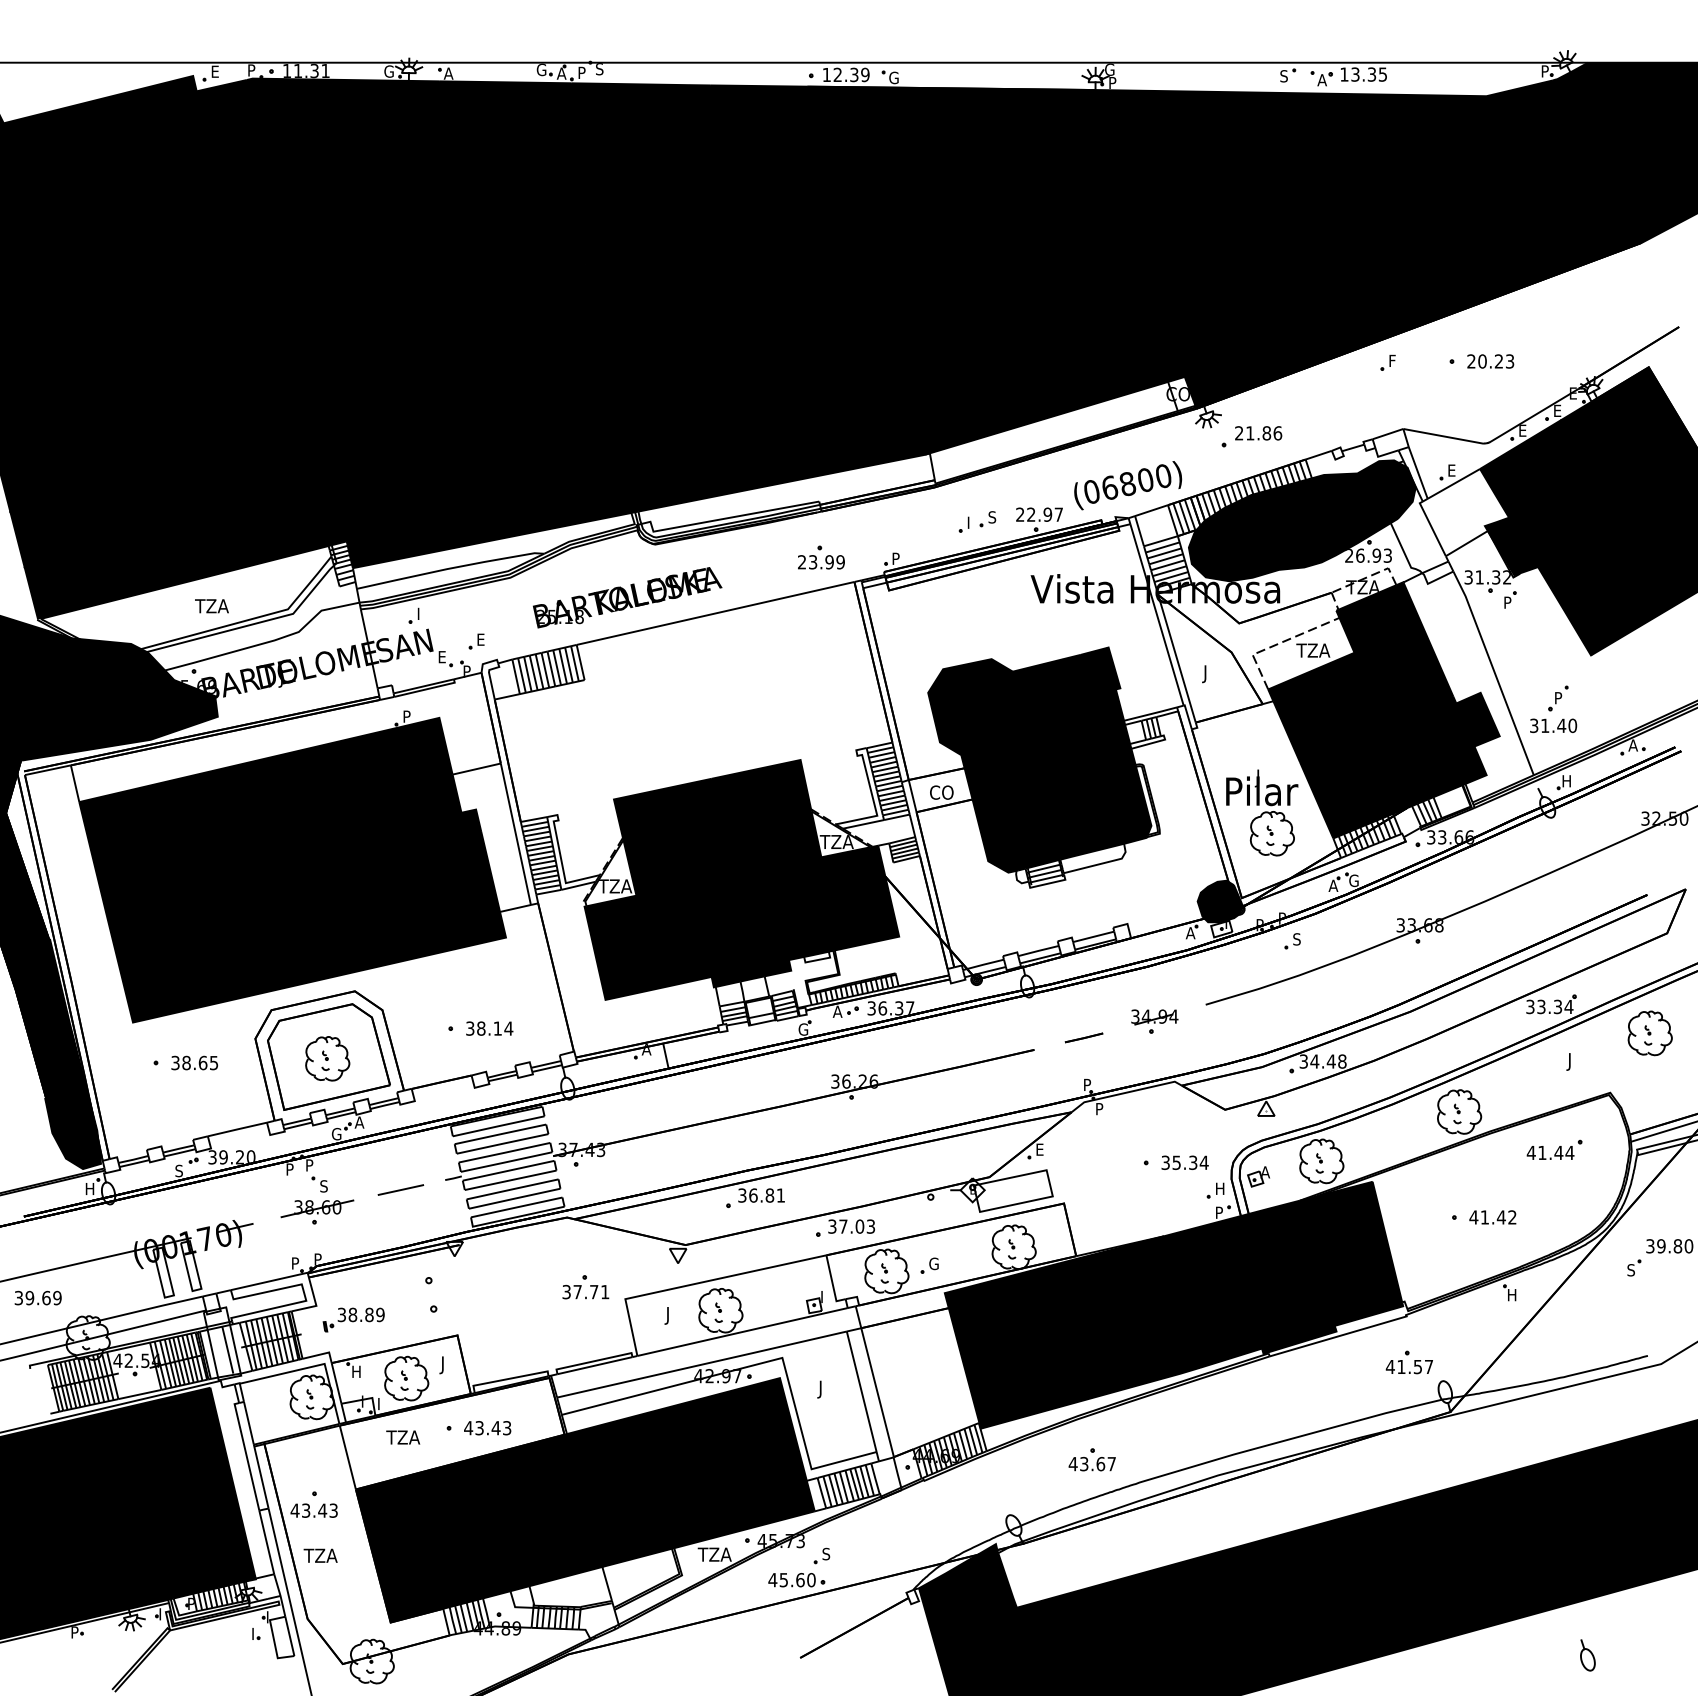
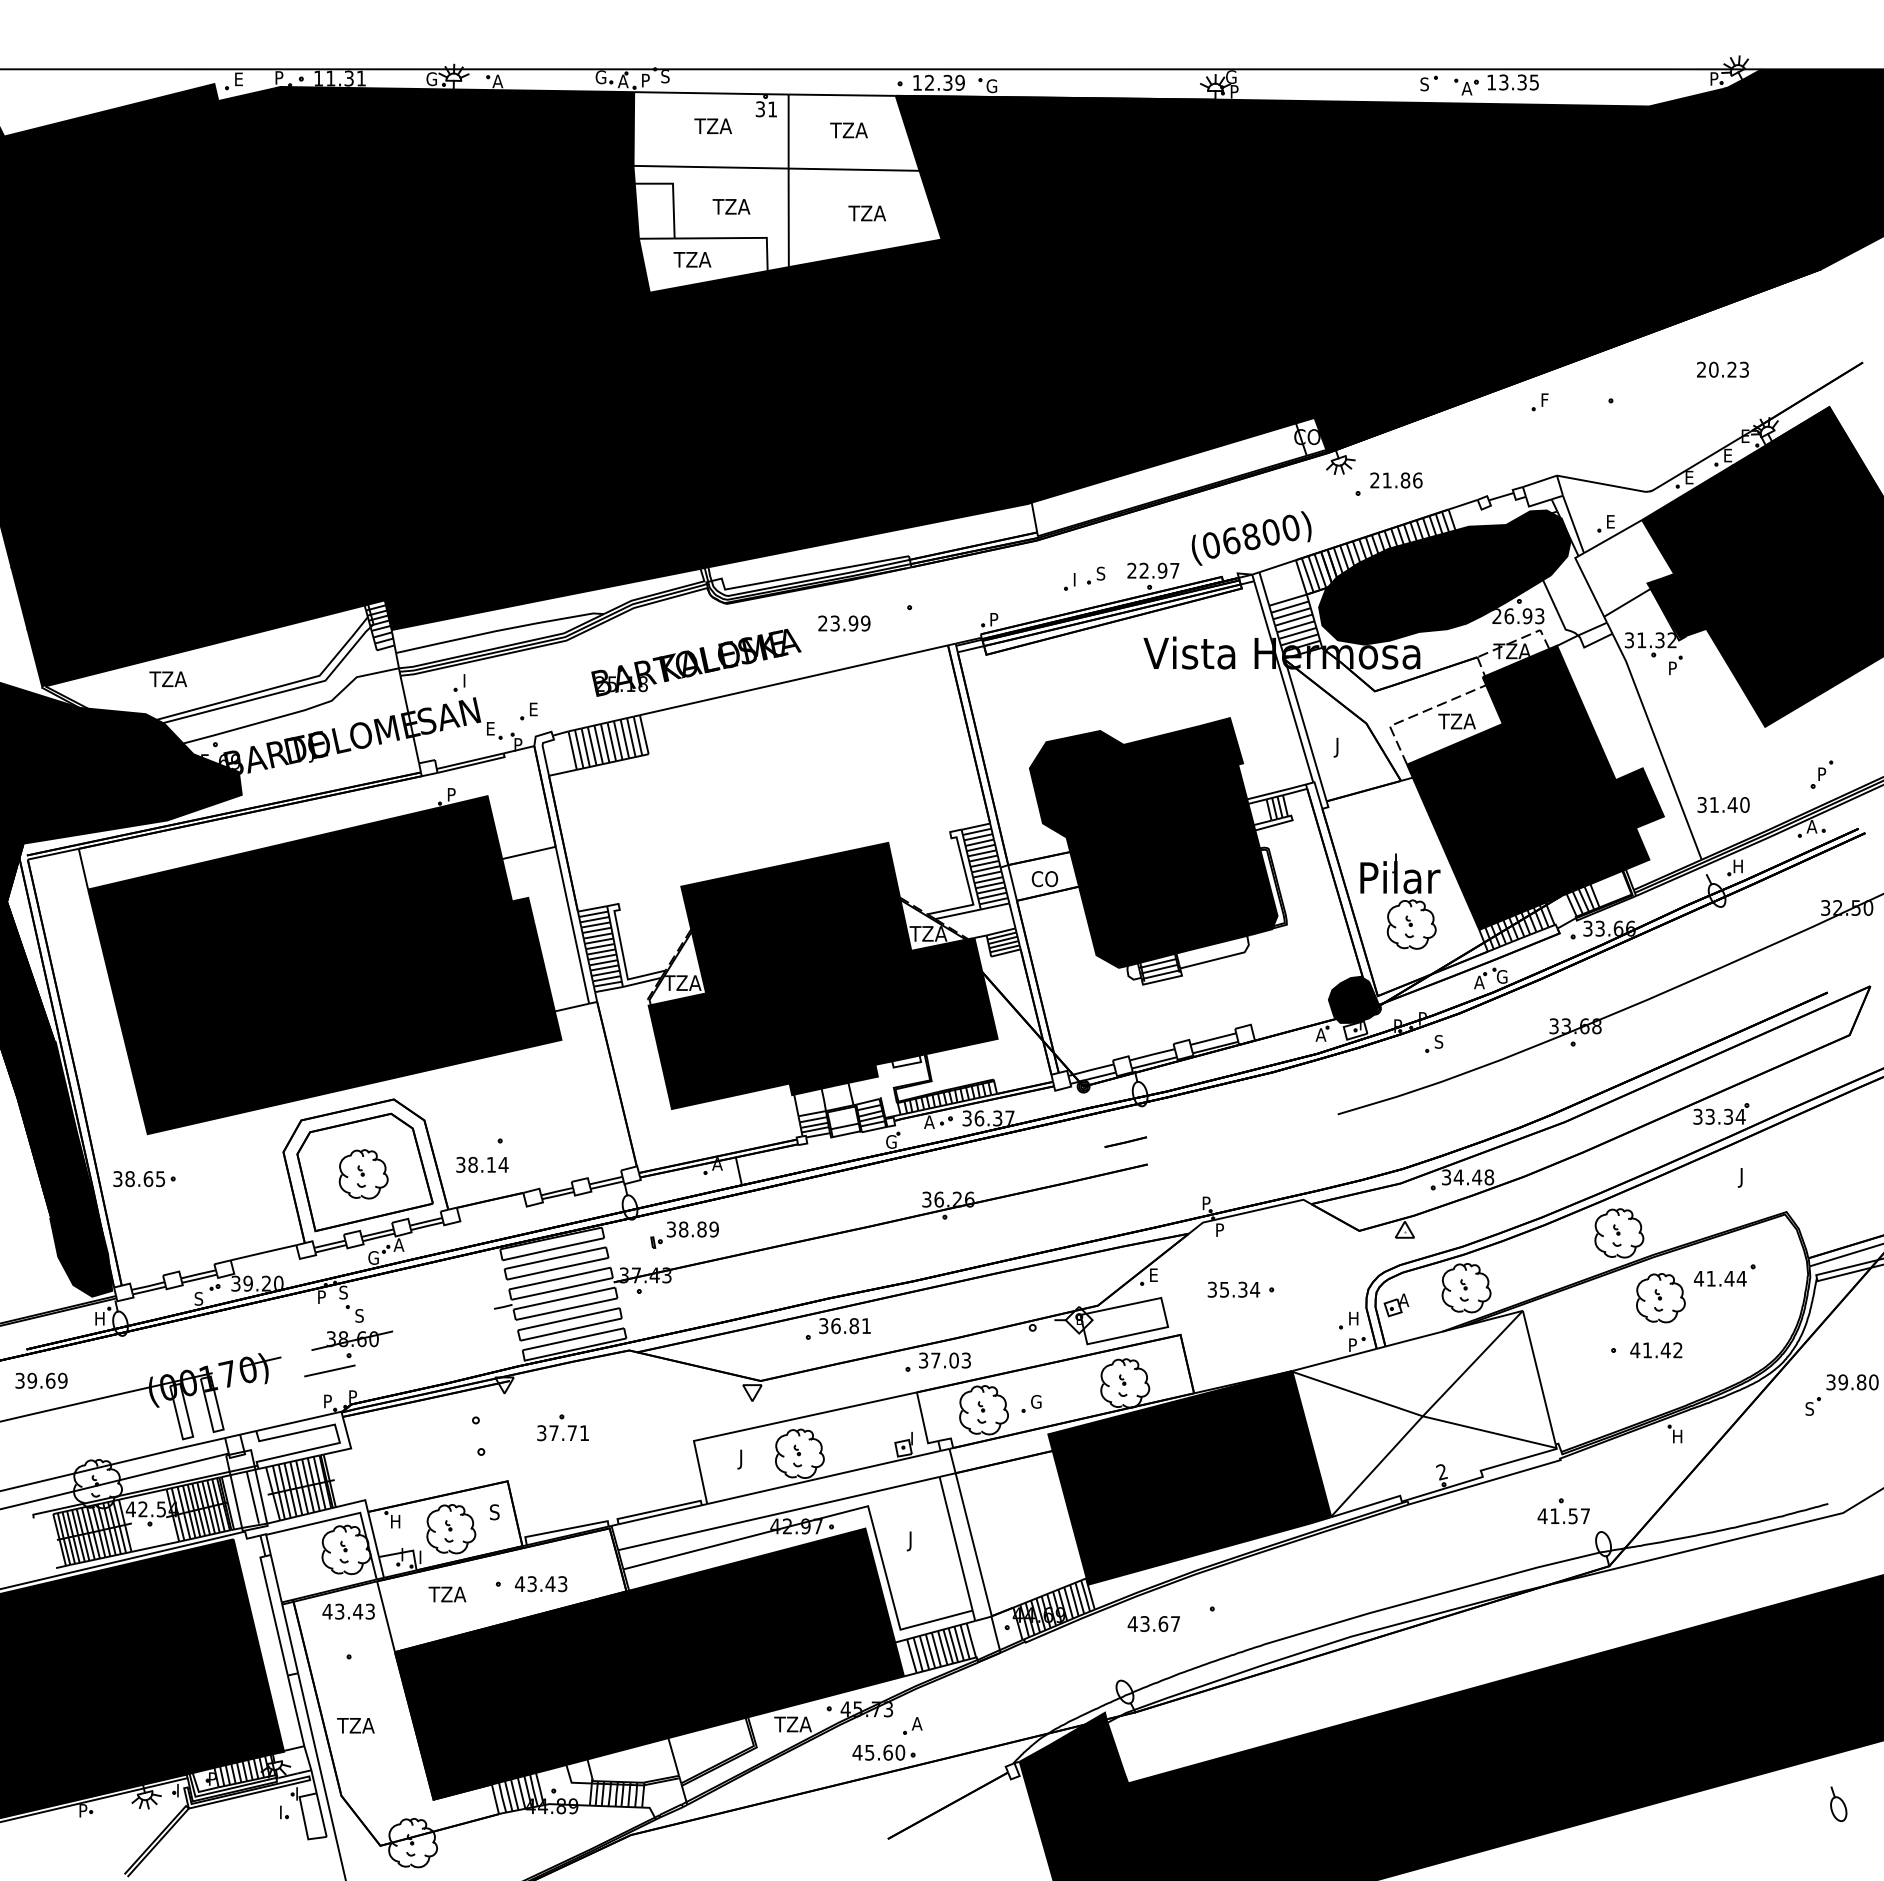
fill: (709, 173) -> (787, 192), removed
text: (1490, 361) -> (1722, 369), moved
text: (821, 562) -> (844, 623), moved
text: (212, 605) -> (168, 678), moved
part: (1557, 698) -> (1821, 774), moved
part: (1155, 1021) -> (1281, 1132), removed
text: (489, 1028) -> (482, 1164), moved
part: (1649, 1033) -> (1660, 1298), moved
line: (1083, 1037) -> (1125, 1141), moved
text: (194, 1063) -> (138, 1179), moved
text: (1184, 1162) -> (1233, 1289), moved
text: (309, 1165) -> (343, 1292), P -> S
line: (400, 1189) -> (329, 1370), moved
fill: (1283, 1274) -> (1424, 1413), removed
part: (585, 1286) -> (562, 1427), moved
text: (38, 1297) -> (41, 1380), moved
part: (353, 1319) -> (684, 1234), moved
text: (444, 1365) -> (493, 1514), J -> S
text: (1091, 1463) -> (1153, 1623), moved
text: (314, 1510) -> (348, 1611), moved
text: (826, 1553) -> (916, 1723), S -> A
part: (1587, 1654) -> (1838, 1803), moved

